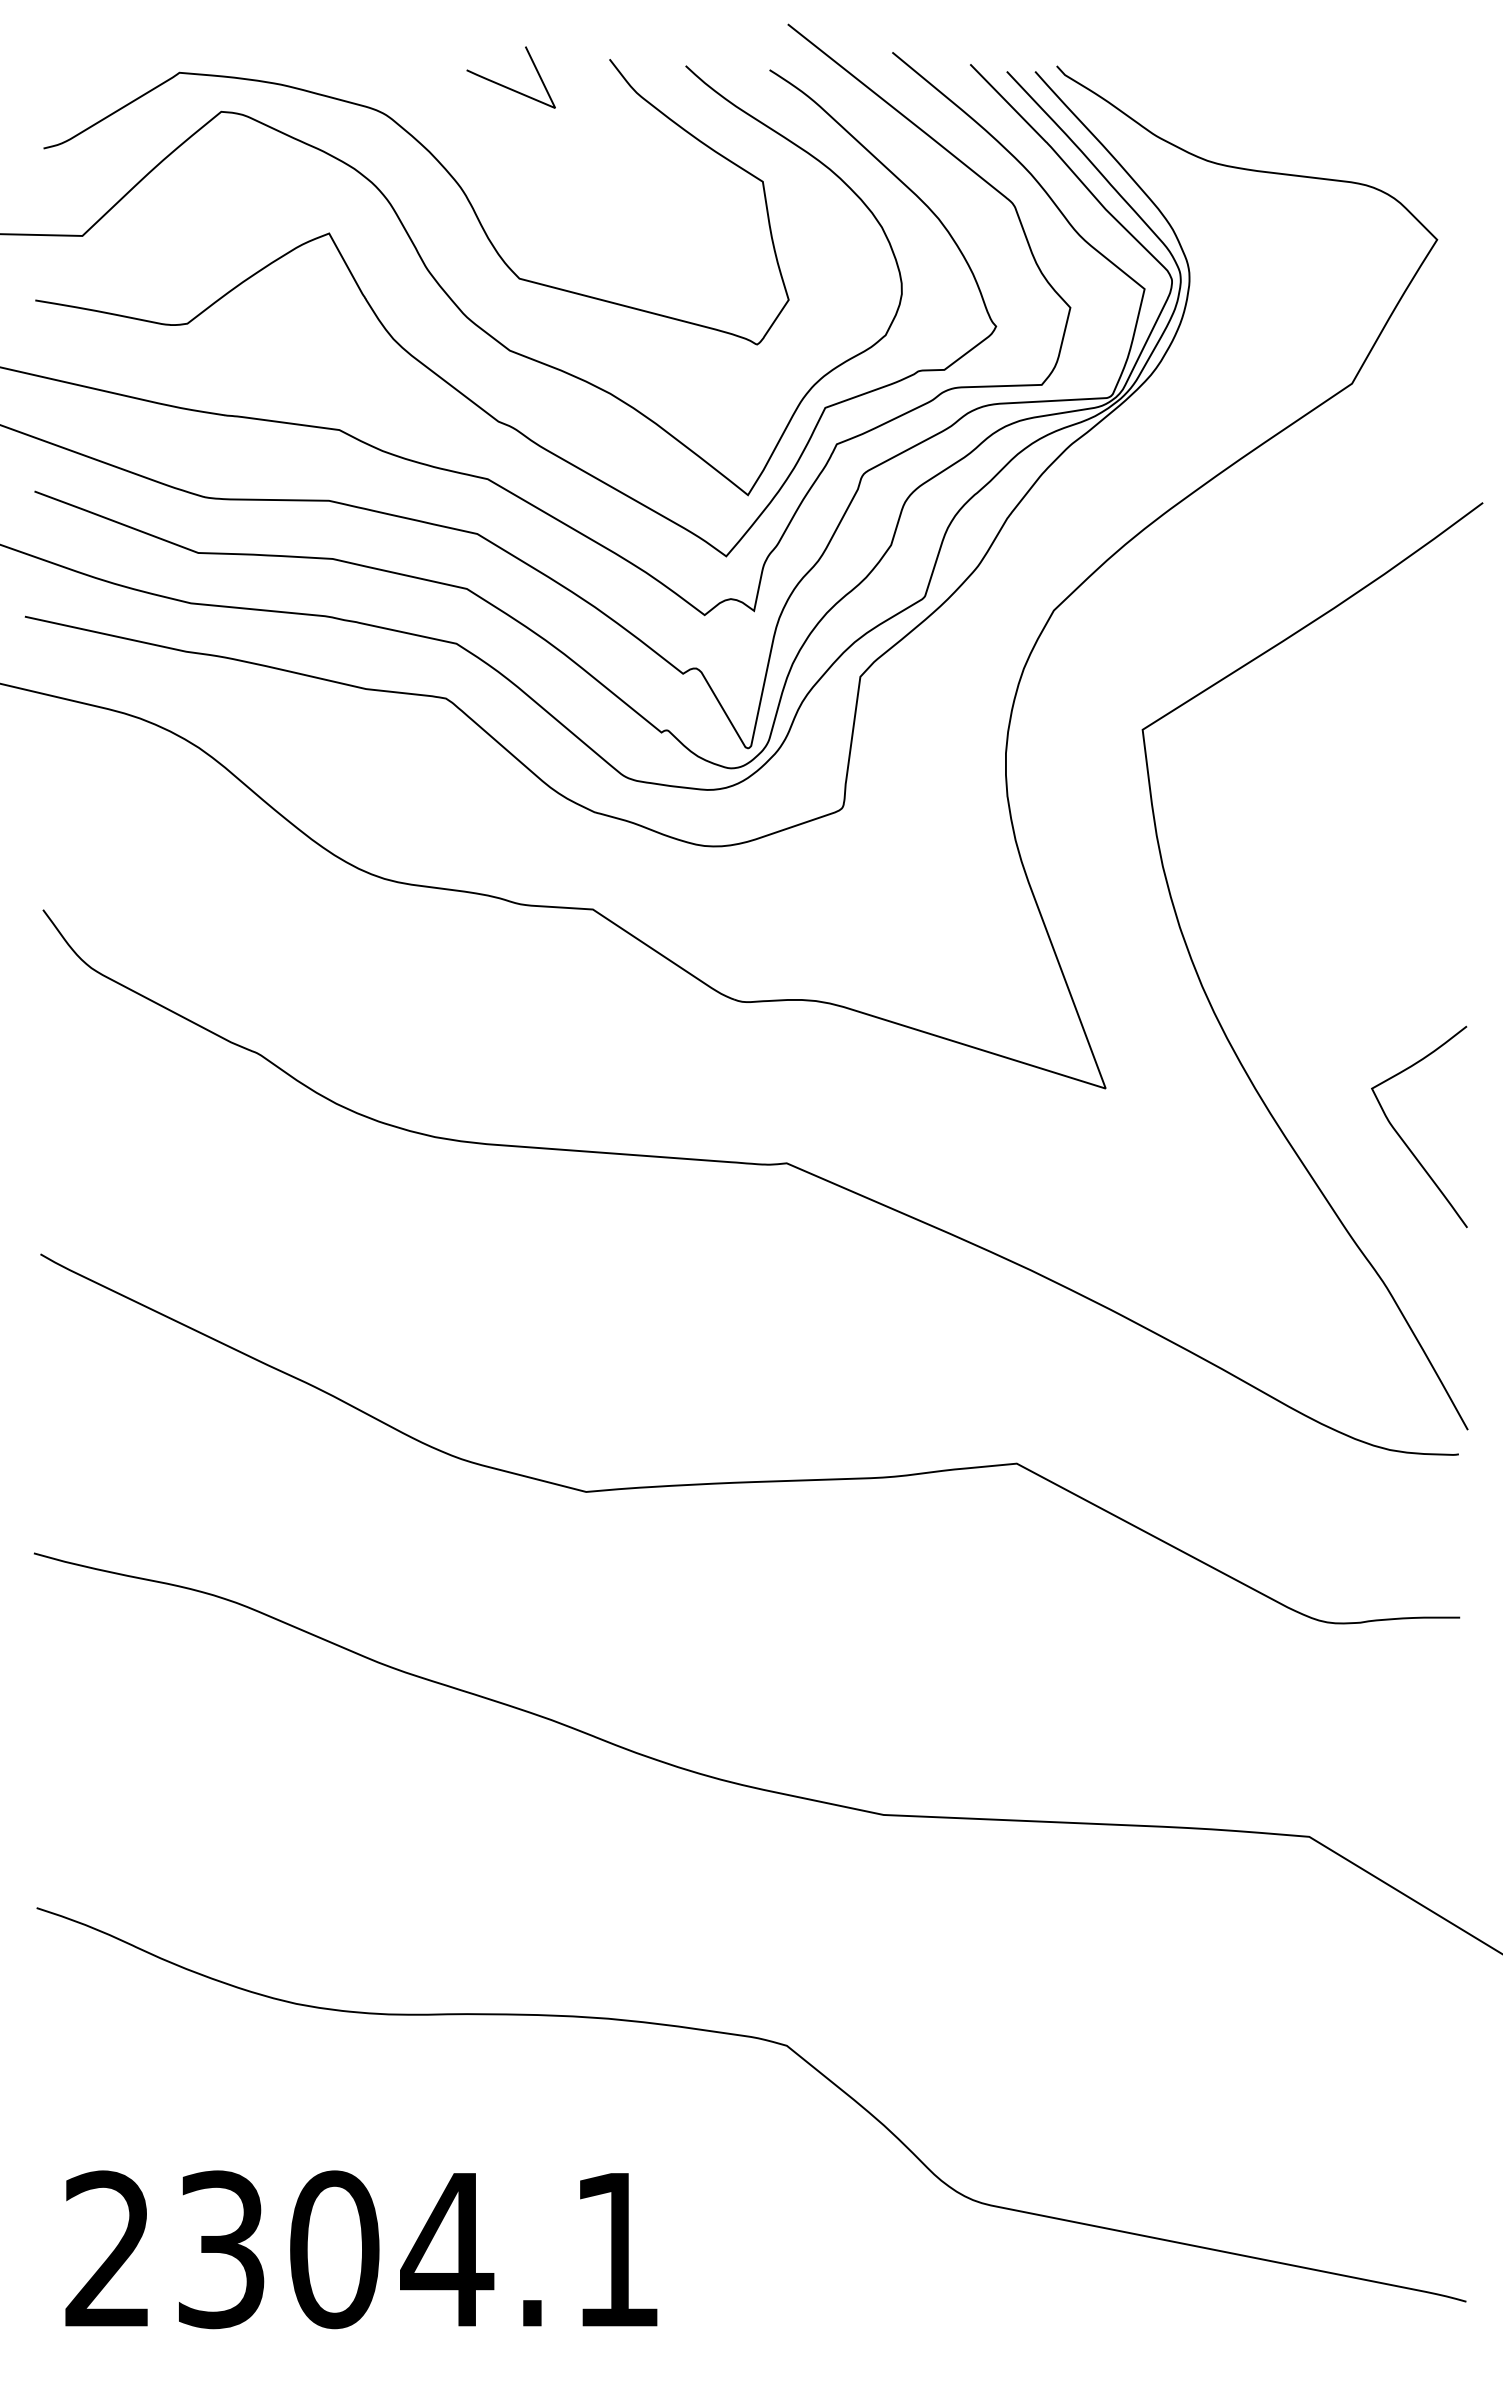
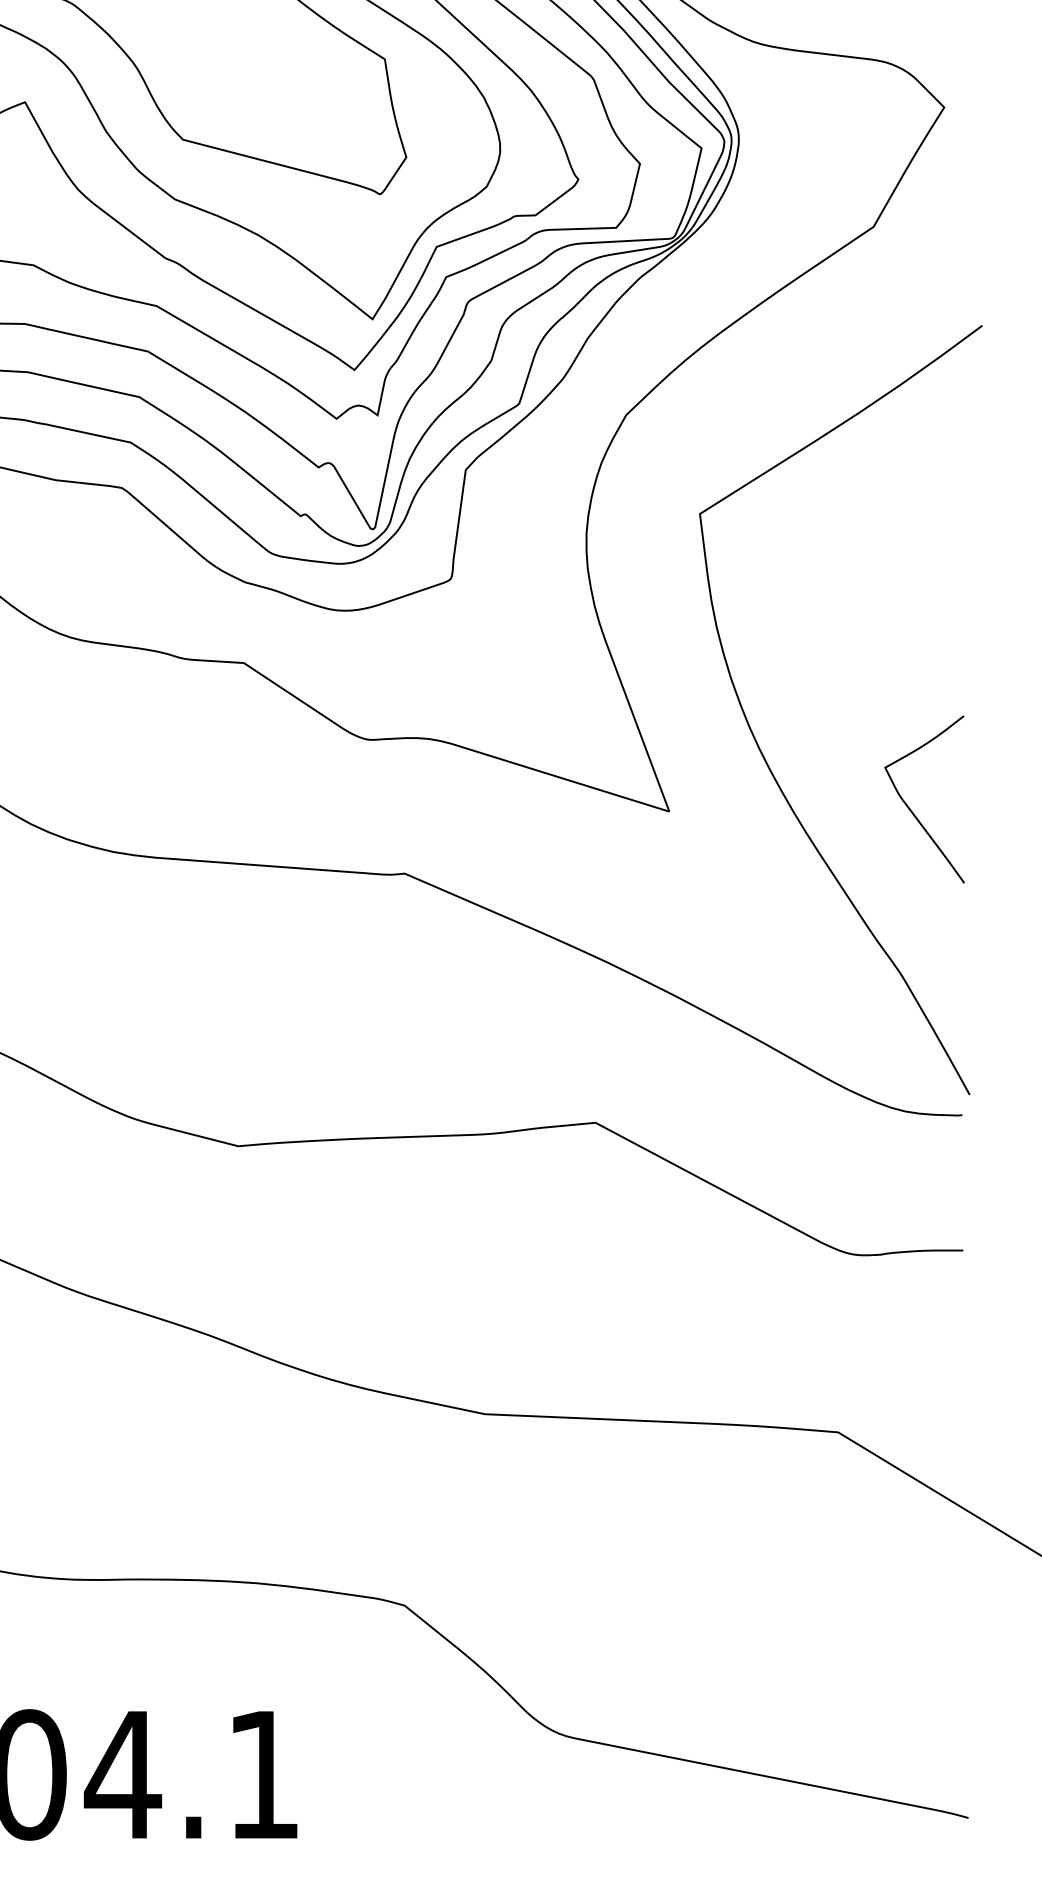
curve: (1403, 1139) -> (911, 809), moved

